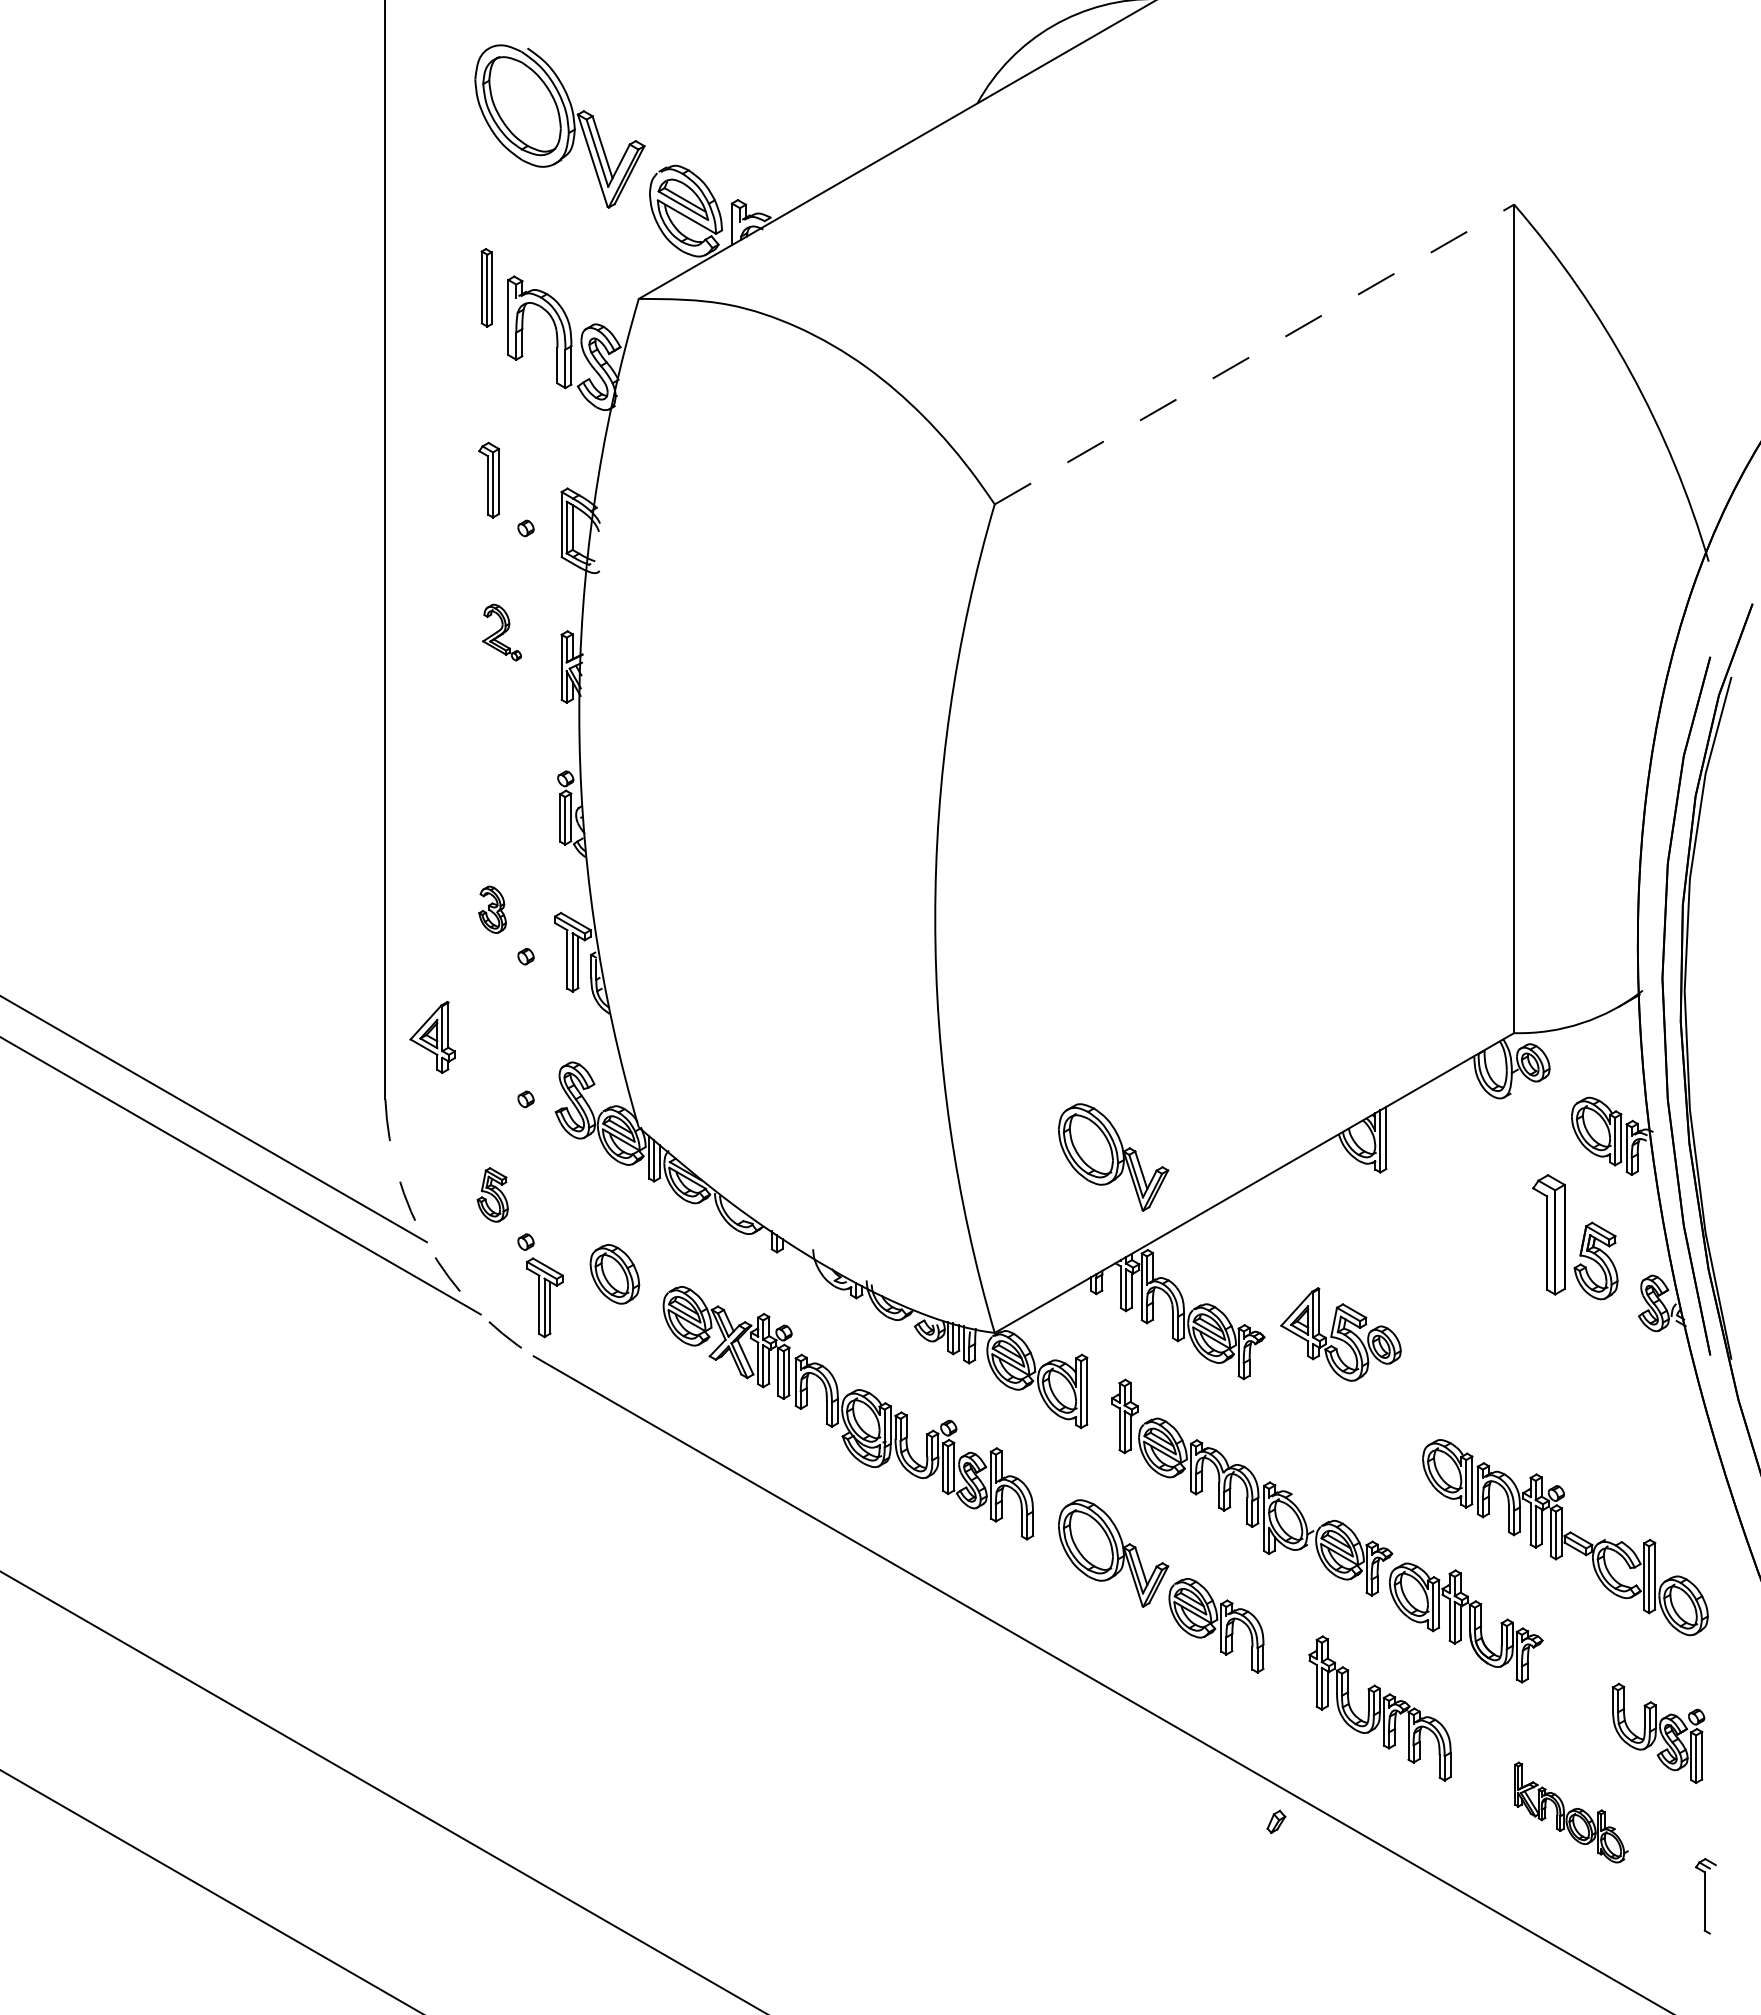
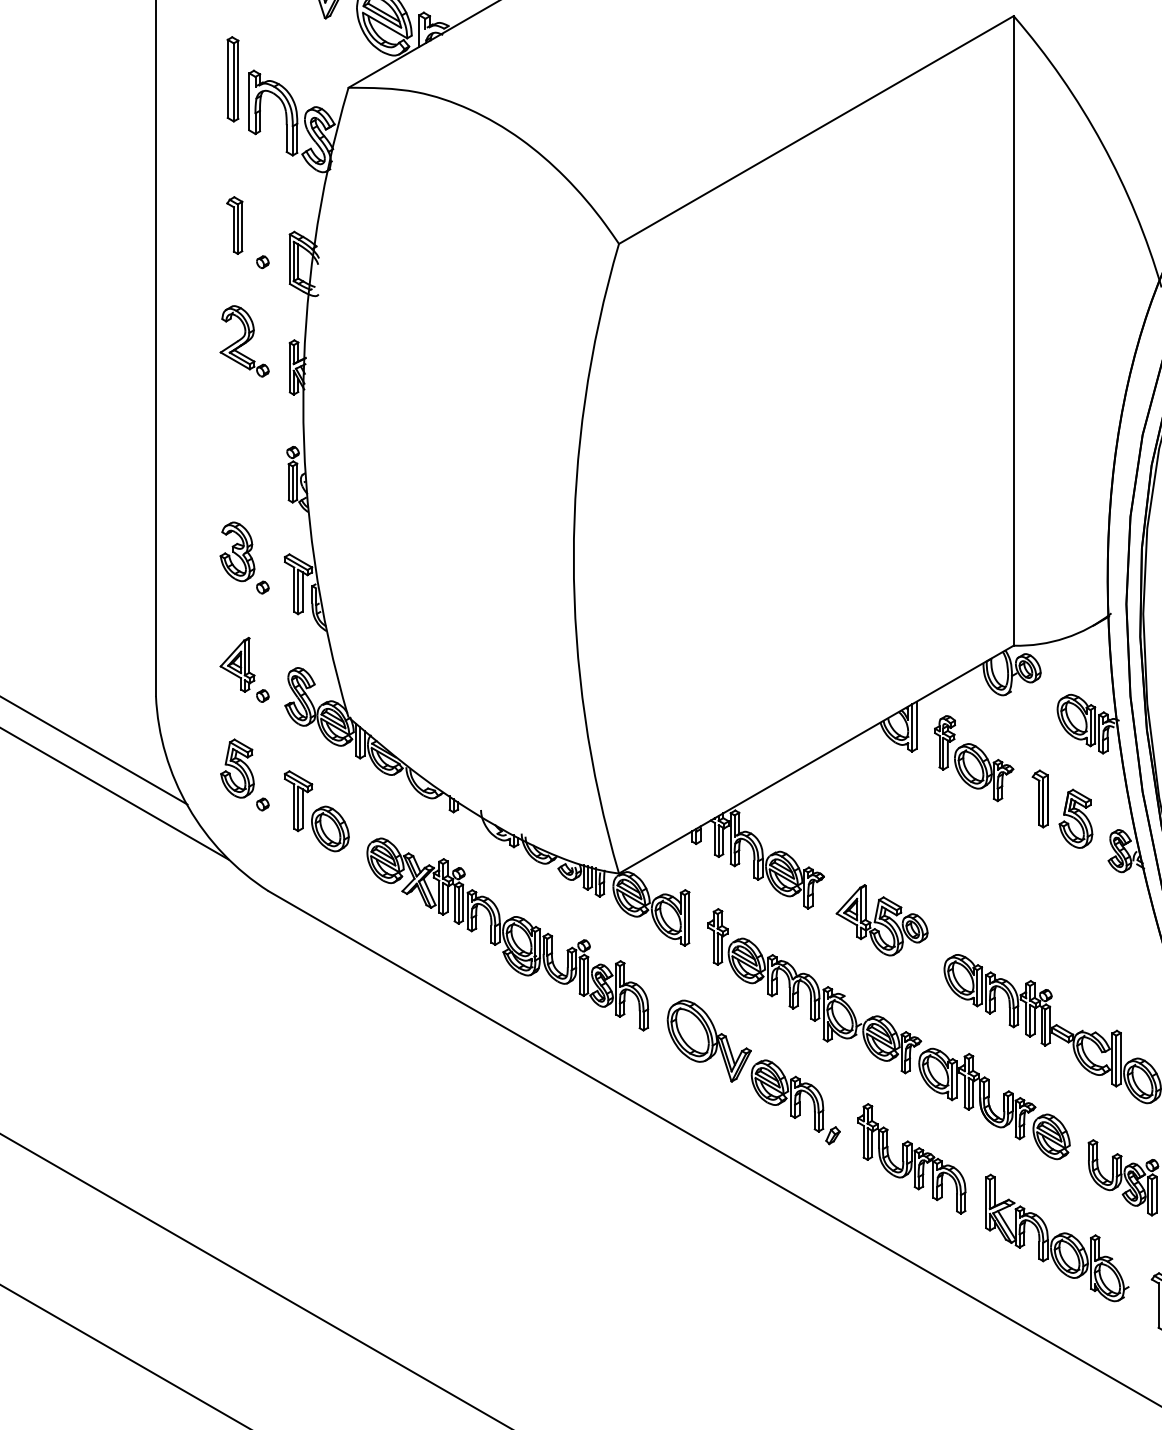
part: (486, 287) -> (232, 79), size x1.43
line: (1254, 354) -> (816, 130), dashed -> solid
part: (501, 632) -> (244, 341), size x1.67
part: (492, 909) -> (237, 551), size x1.67
part: (432, 1037) -> (237, 664), moved
part: (1113, 1157) -> (709, 740), removed
part: (1461, 1181) -> (973, 758), added
part: (492, 1194) -> (237, 768), size x1.43
part: (1549, 1234) -> (1040, 798), size x0.62
arc: (428, 1245) -> (188, 807), dashed -> solid
part: (544, 1297) -> (298, 800), moved
part: (1340, 1334) -> (881, 920), moved
part: (1563, 1679) -> (1051, 1136), added
part: (1571, 1812) -> (1057, 1237), size x1.67
part: (1276, 1821) -> (833, 1135), moved

